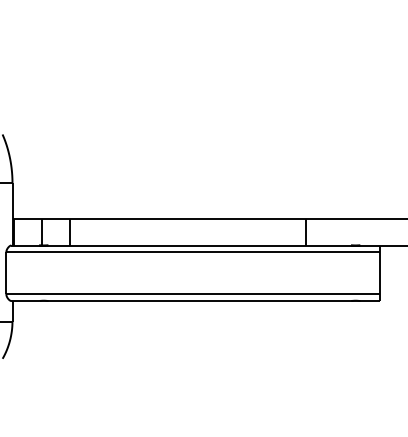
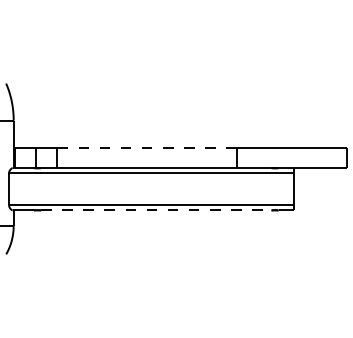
line: (188, 219) -> (147, 148), solid -> dashed
line: (199, 301) -> (156, 210), solid -> dashed

